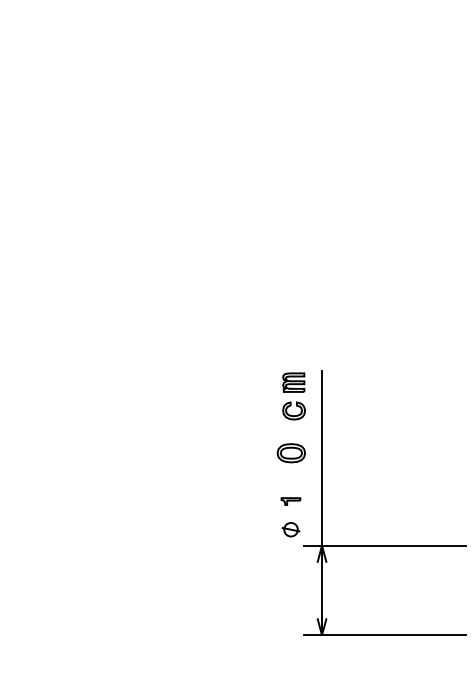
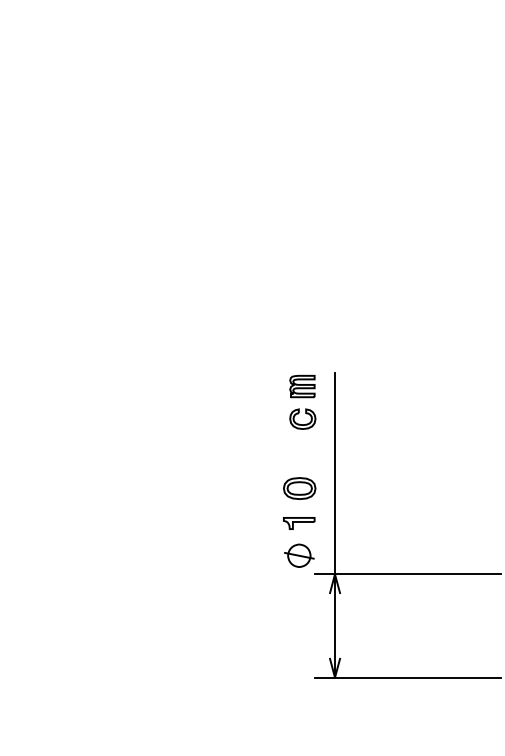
part: (290, 453) -> (298, 488), moved
part: (290, 501) -> (298, 523), size x1.43
part: (290, 529) -> (298, 555), size x1.43

